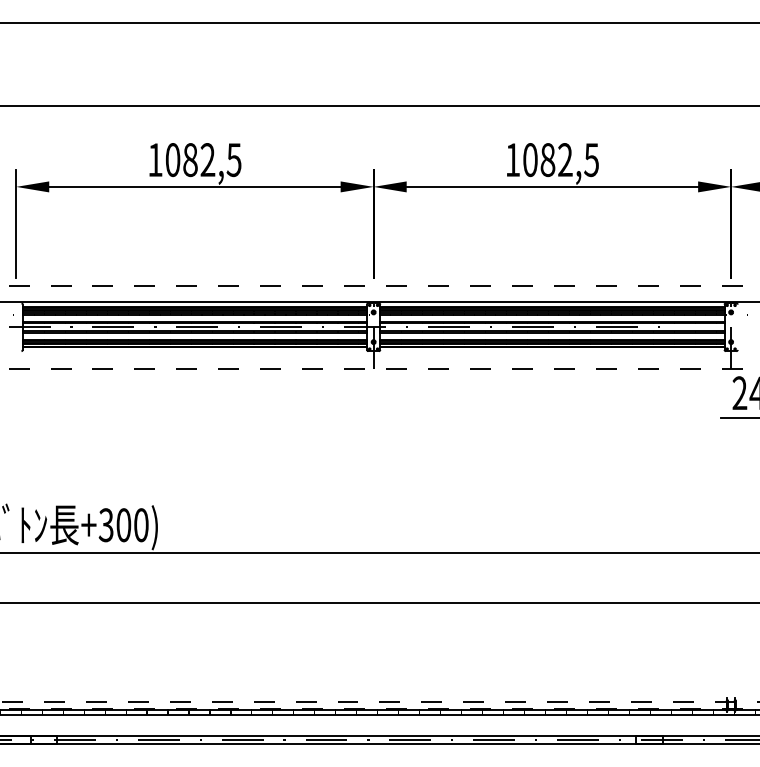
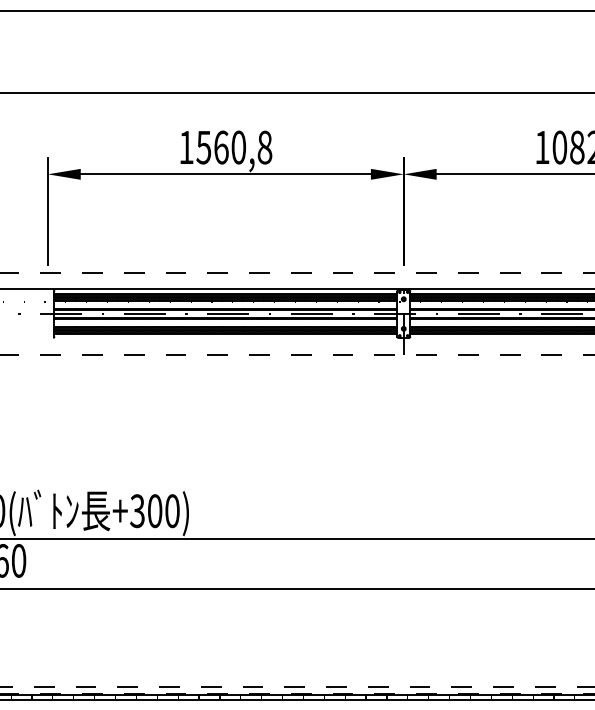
text: (203, 160) -> (234, 148), 1082,5 -> 1560,8

